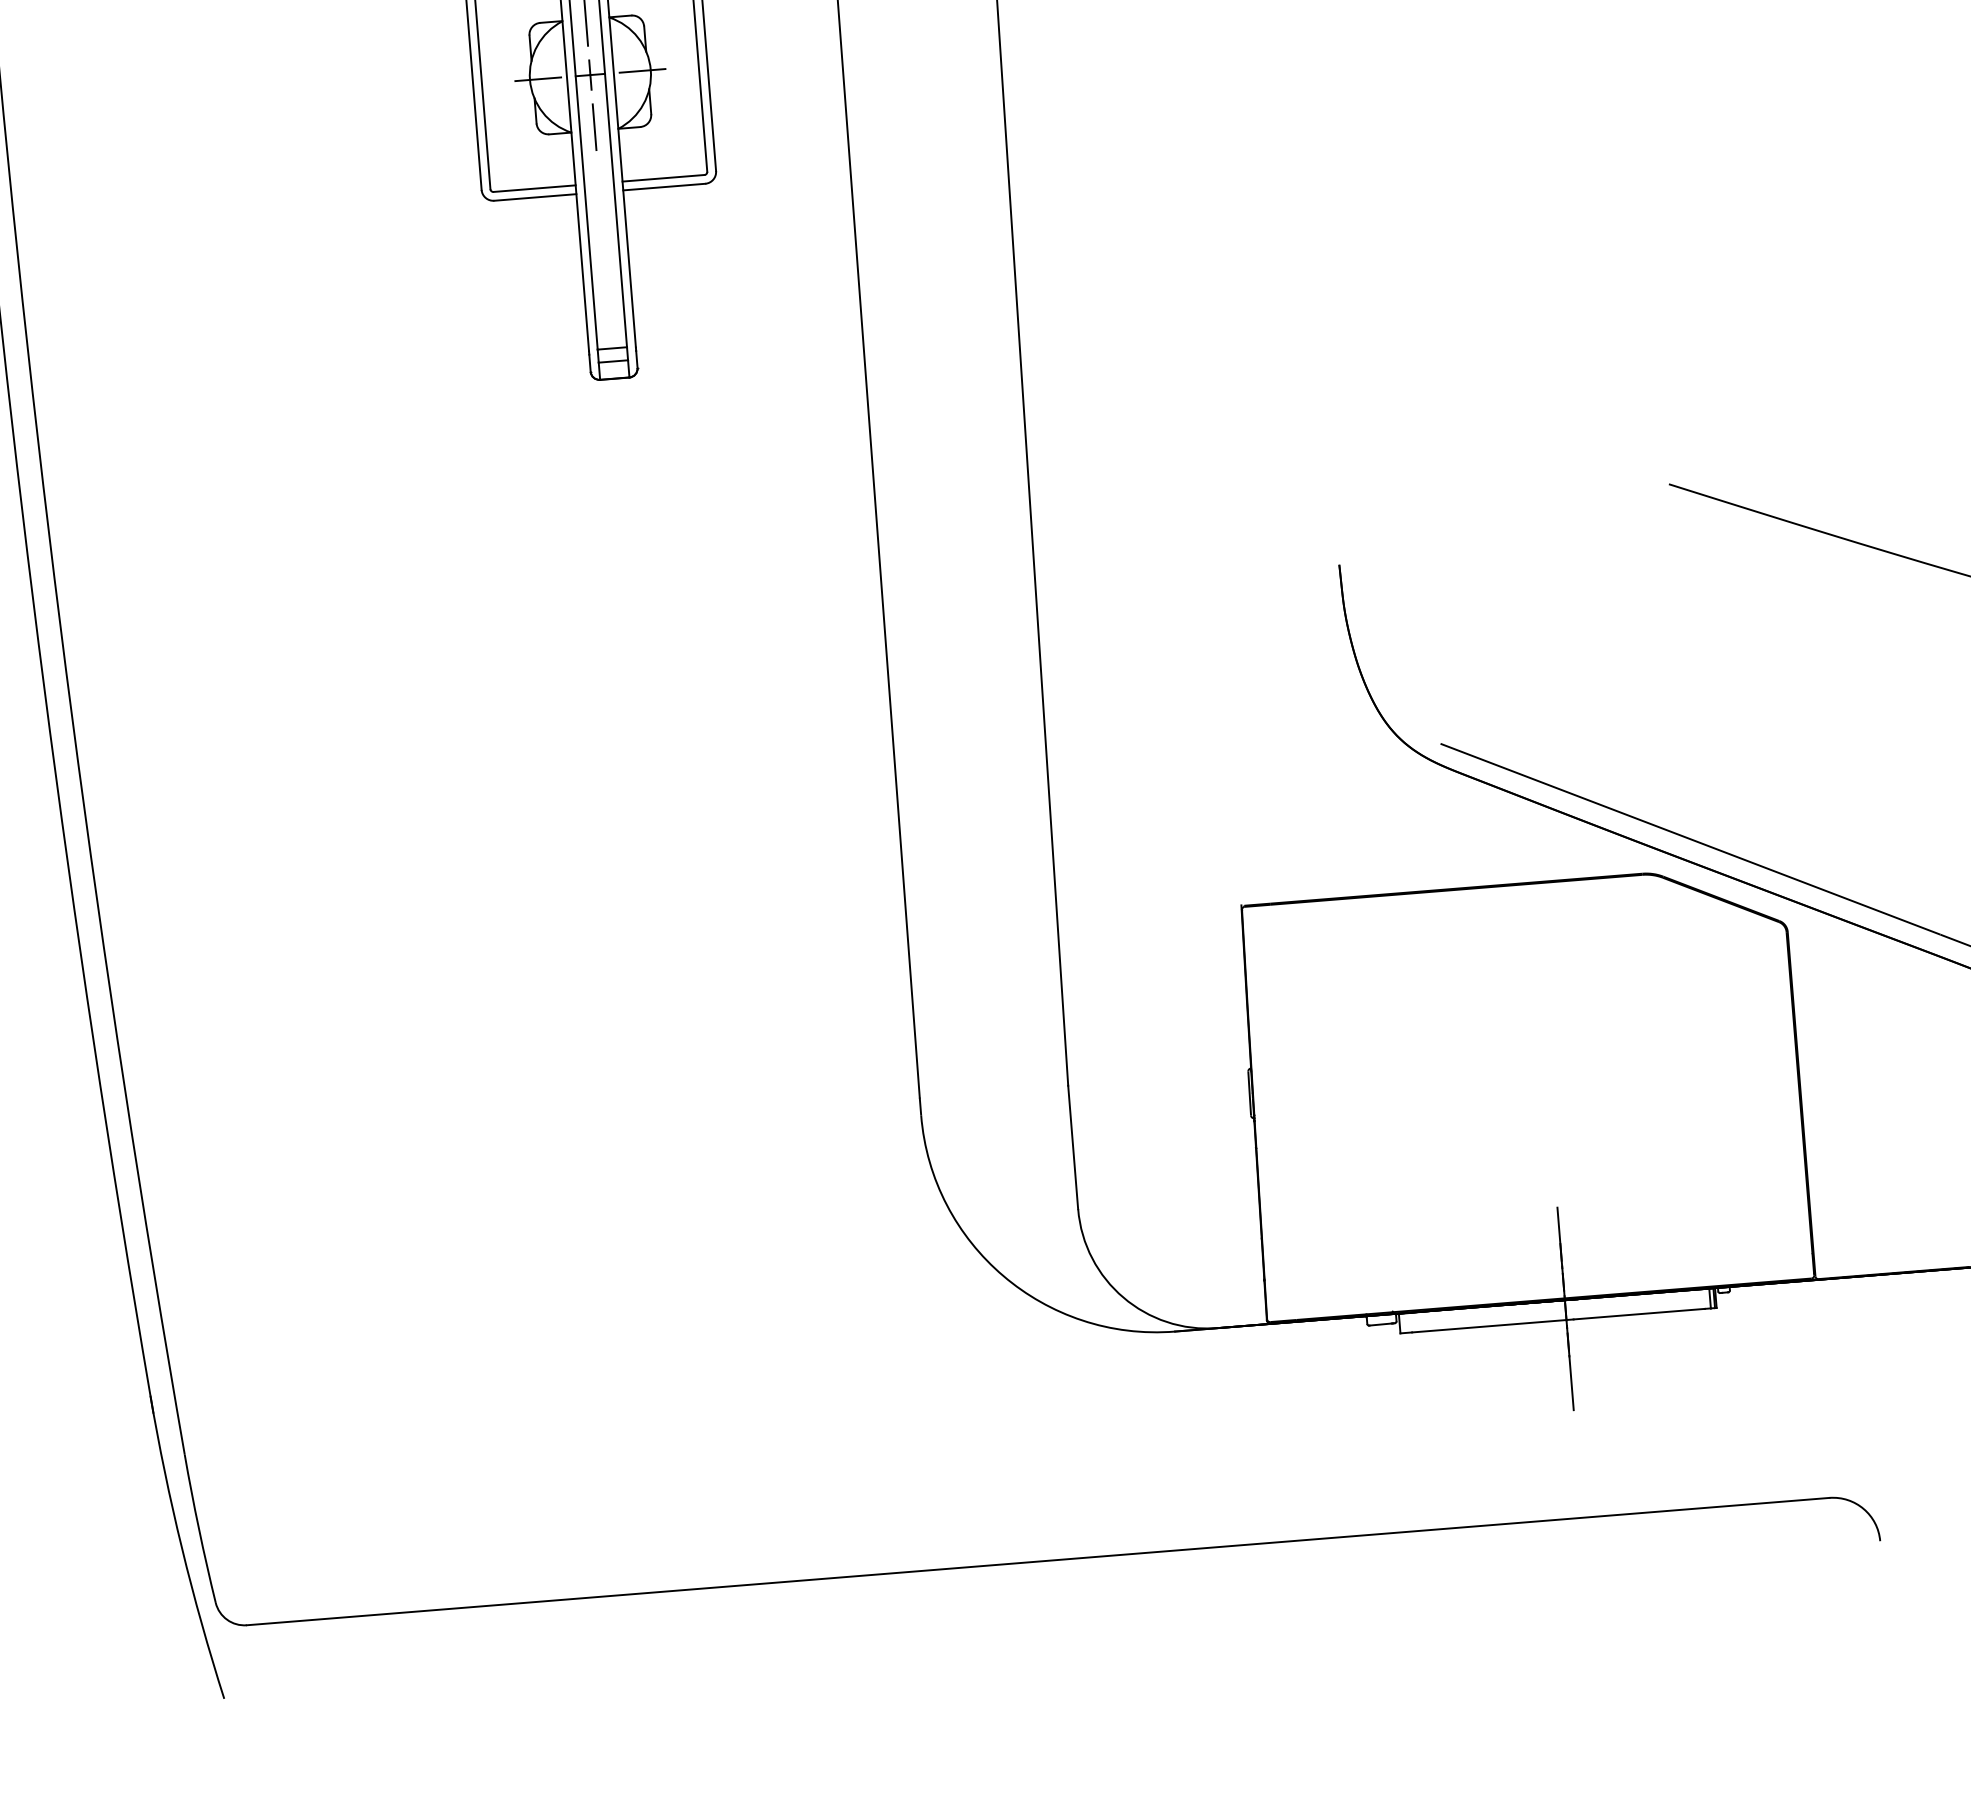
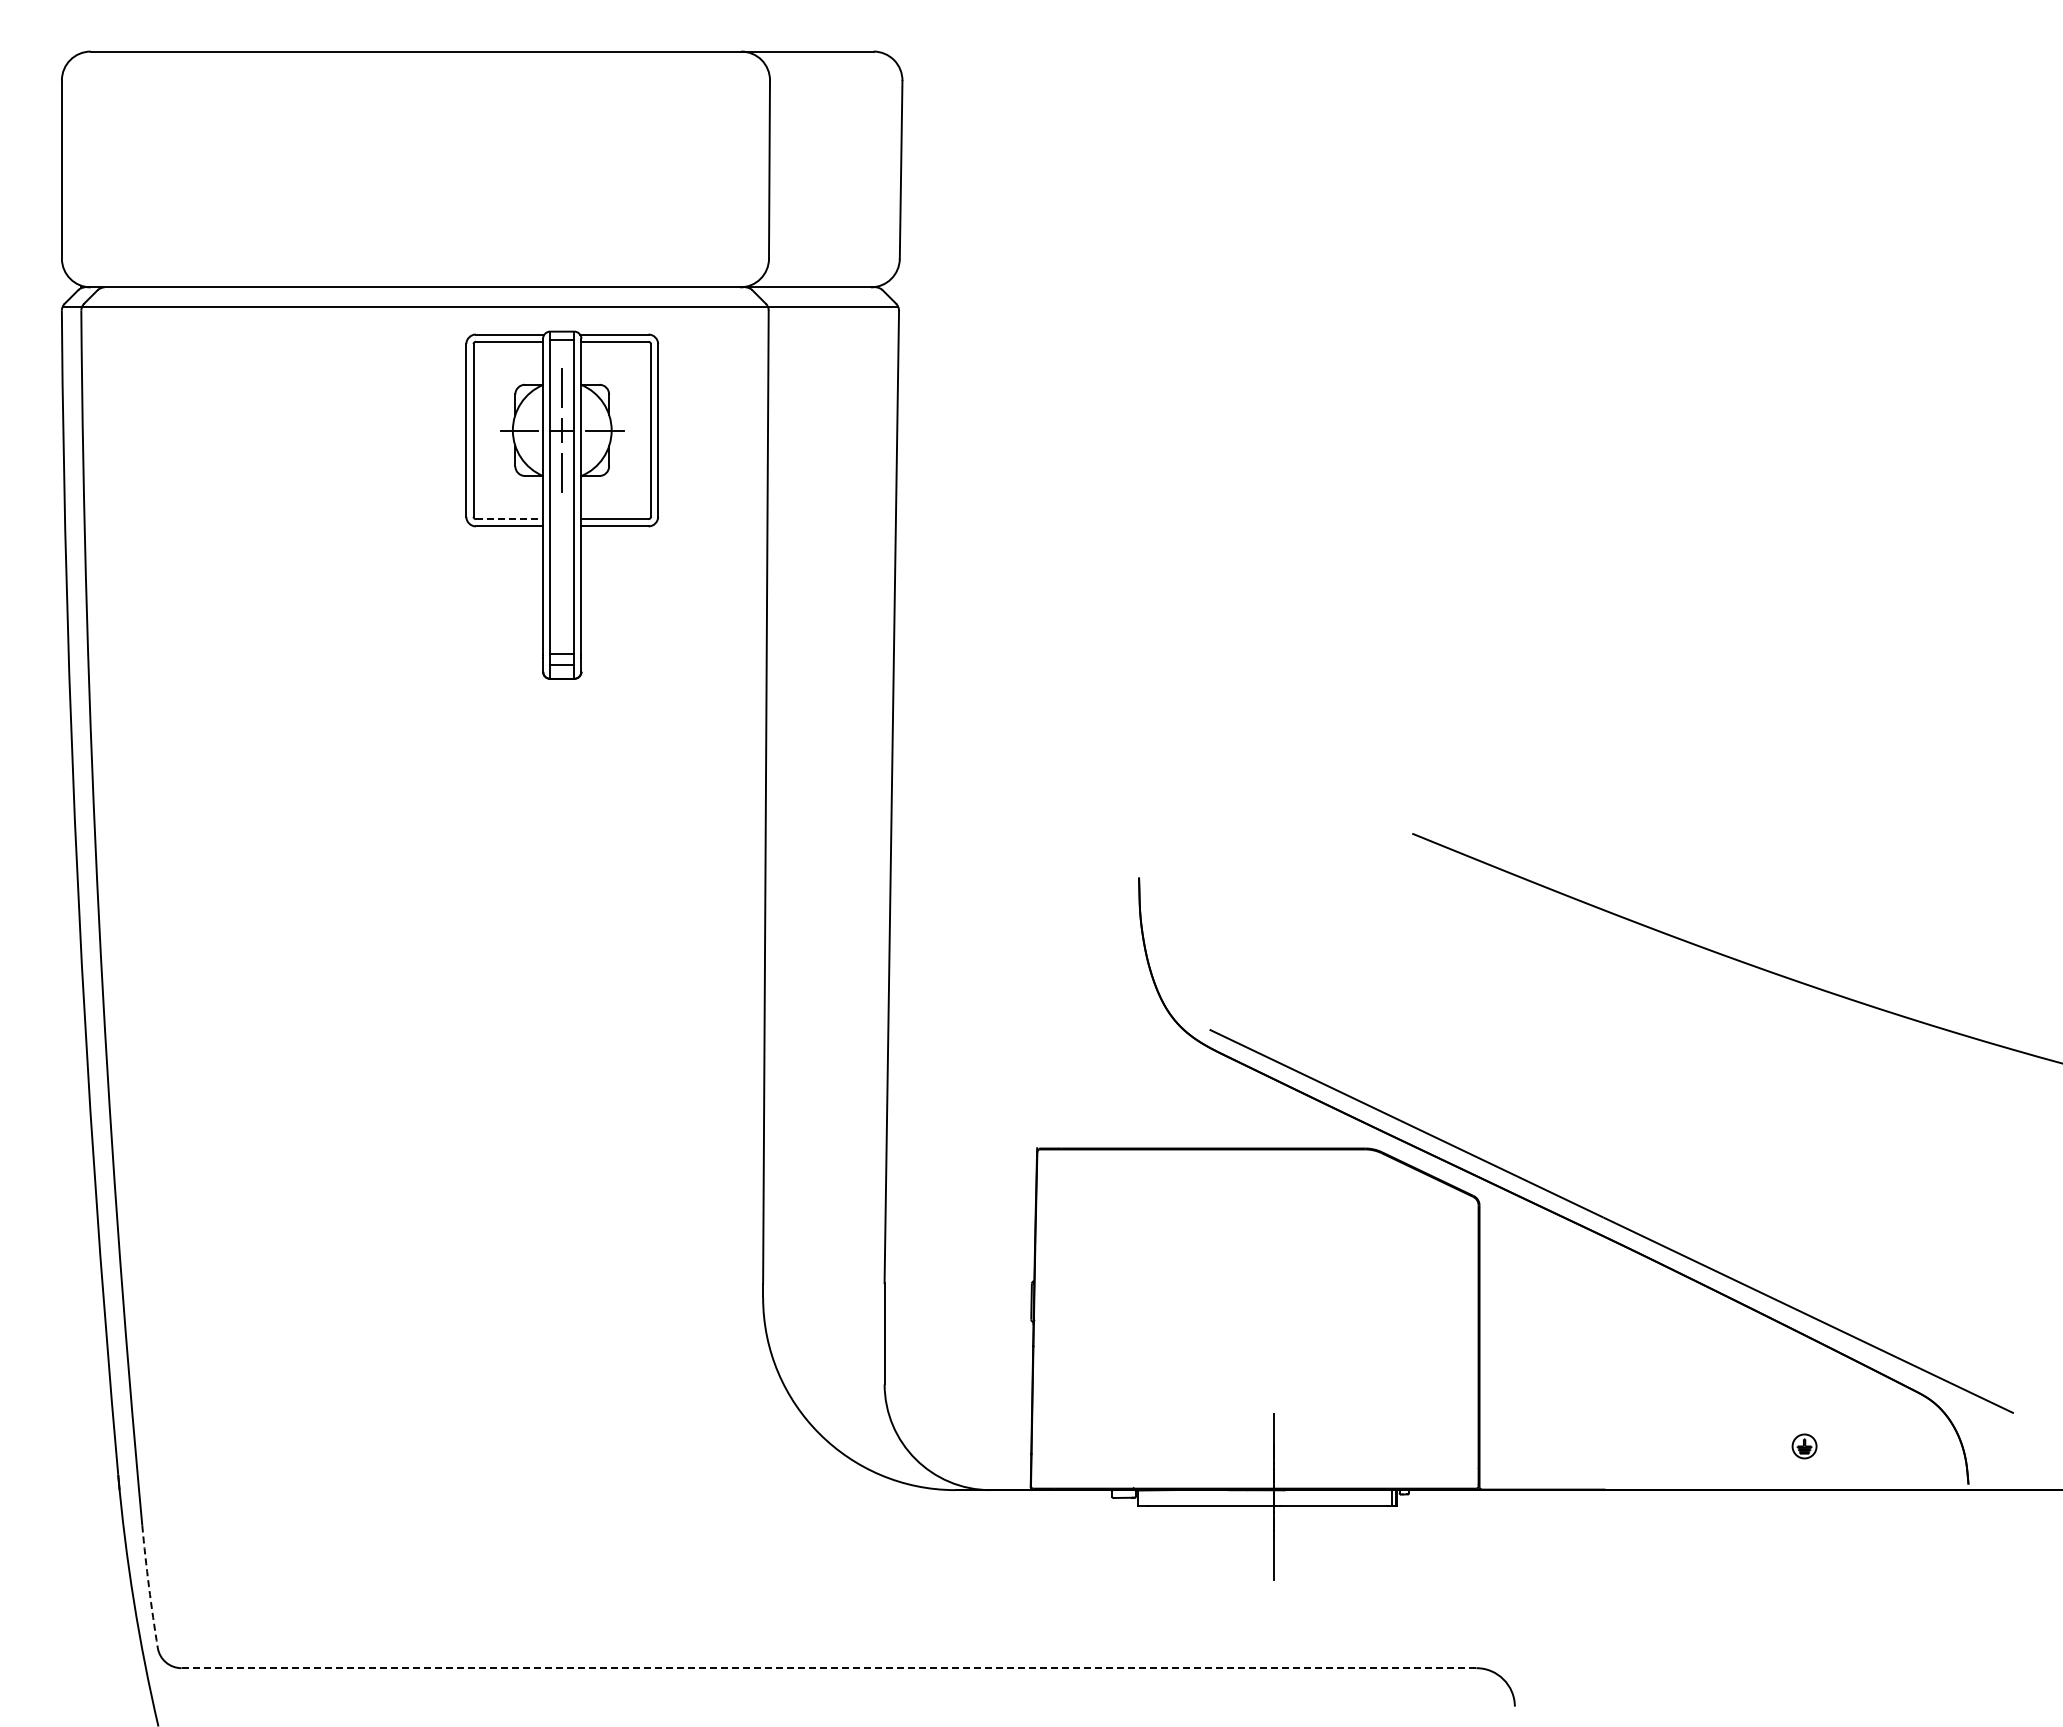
line: (534, 189) -> (509, 519), solid -> dashed
arc: (199, 1528) -> (149, 1586), solid -> dashed
line: (1038, 1561) -> (829, 1668), solid -> dashed

